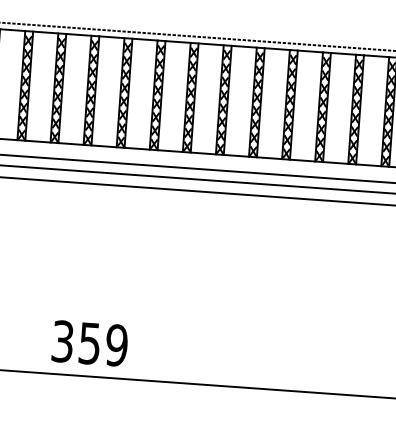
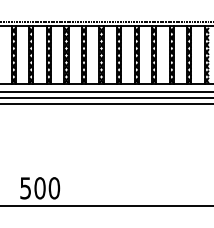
text: (90, 343) -> (40, 188), 359 -> 500

